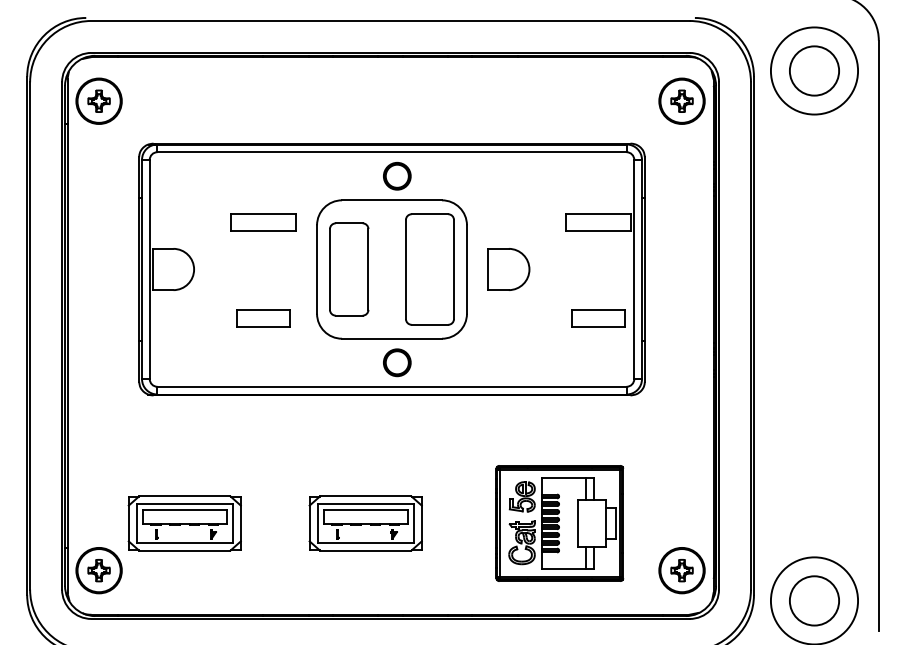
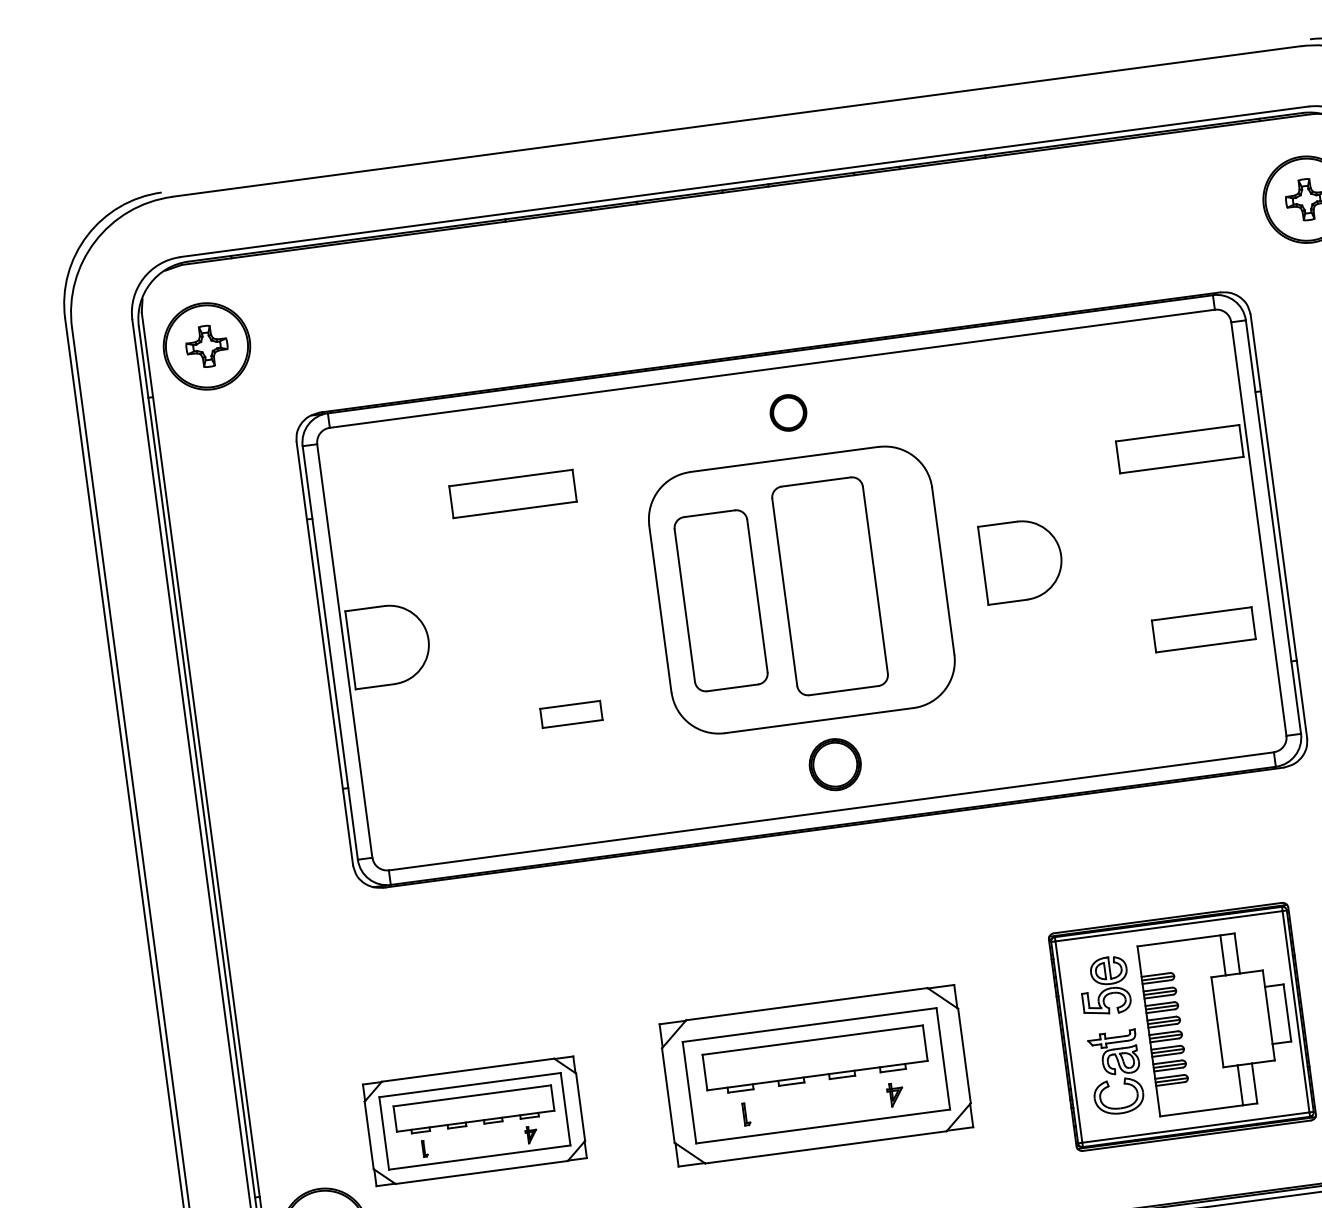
part: (397, 176) -> (788, 413), size x0.7
part: (263, 222) -> (513, 494), moved
part: (429, 269) -> (829, 586), moved
part: (263, 318) -> (571, 714), size x0.6
part: (365, 523) -> (815, 1075), size x1.4

